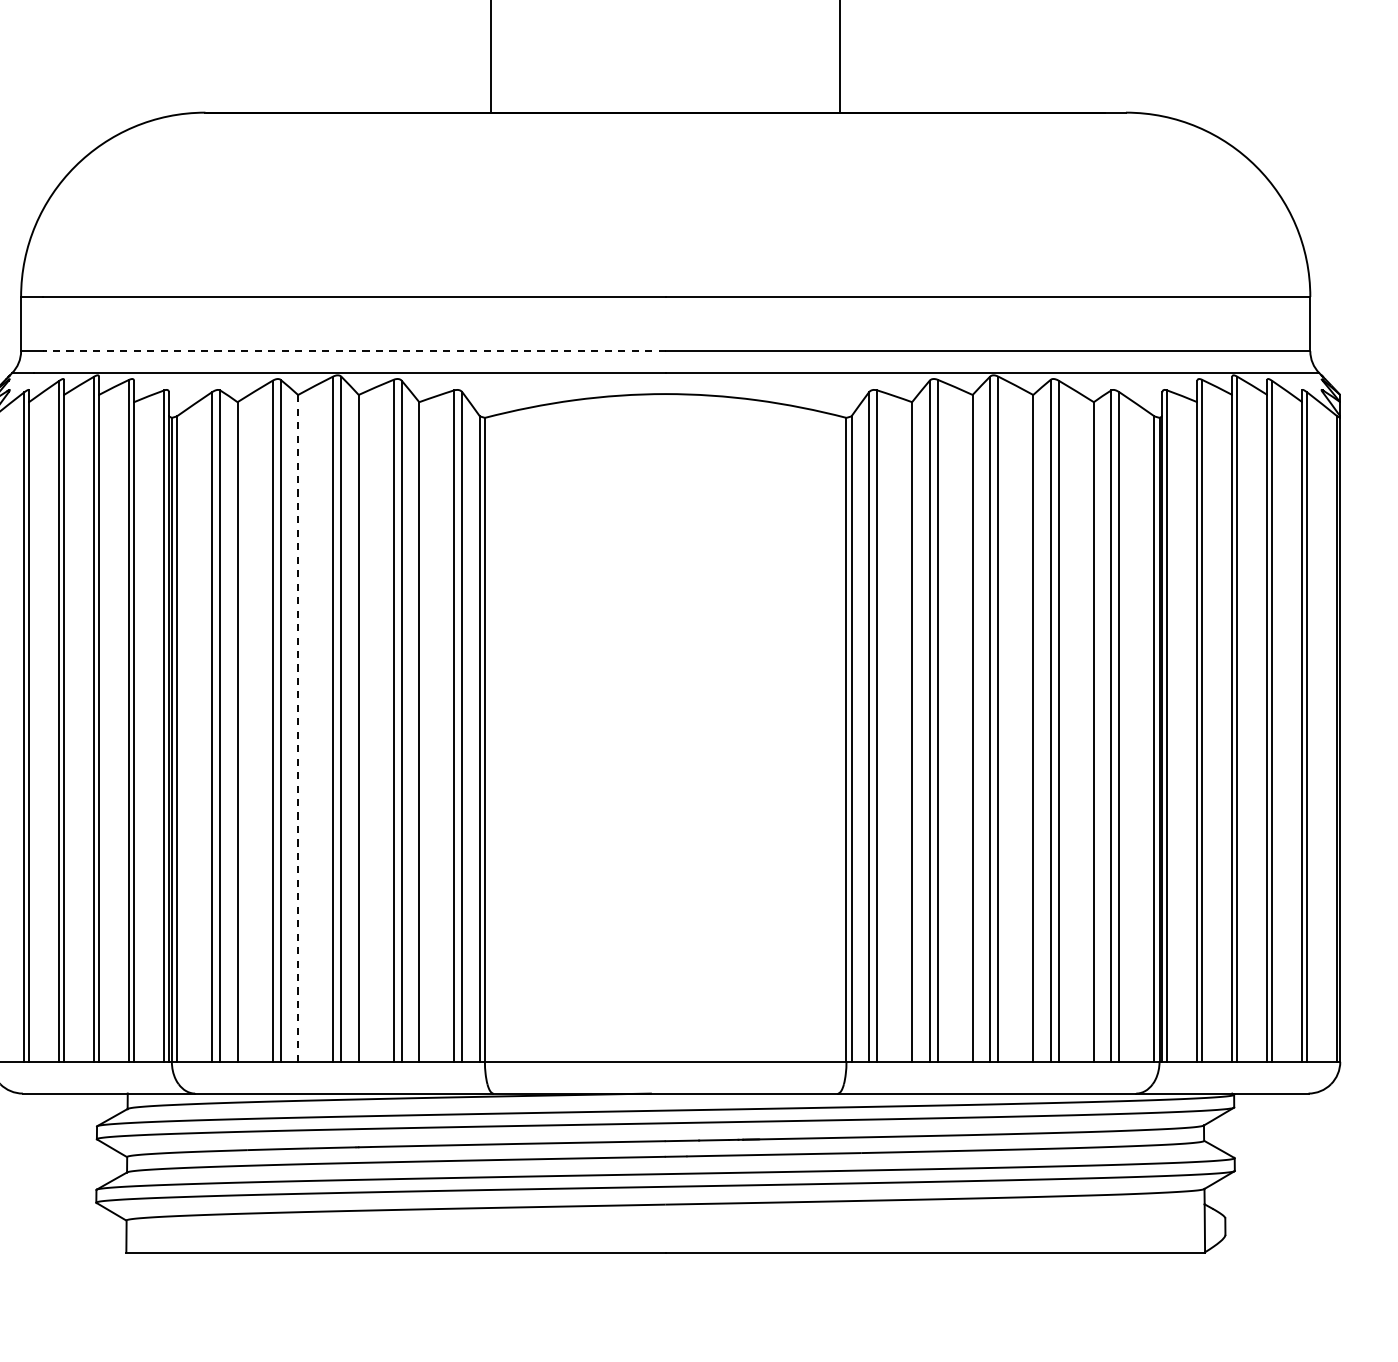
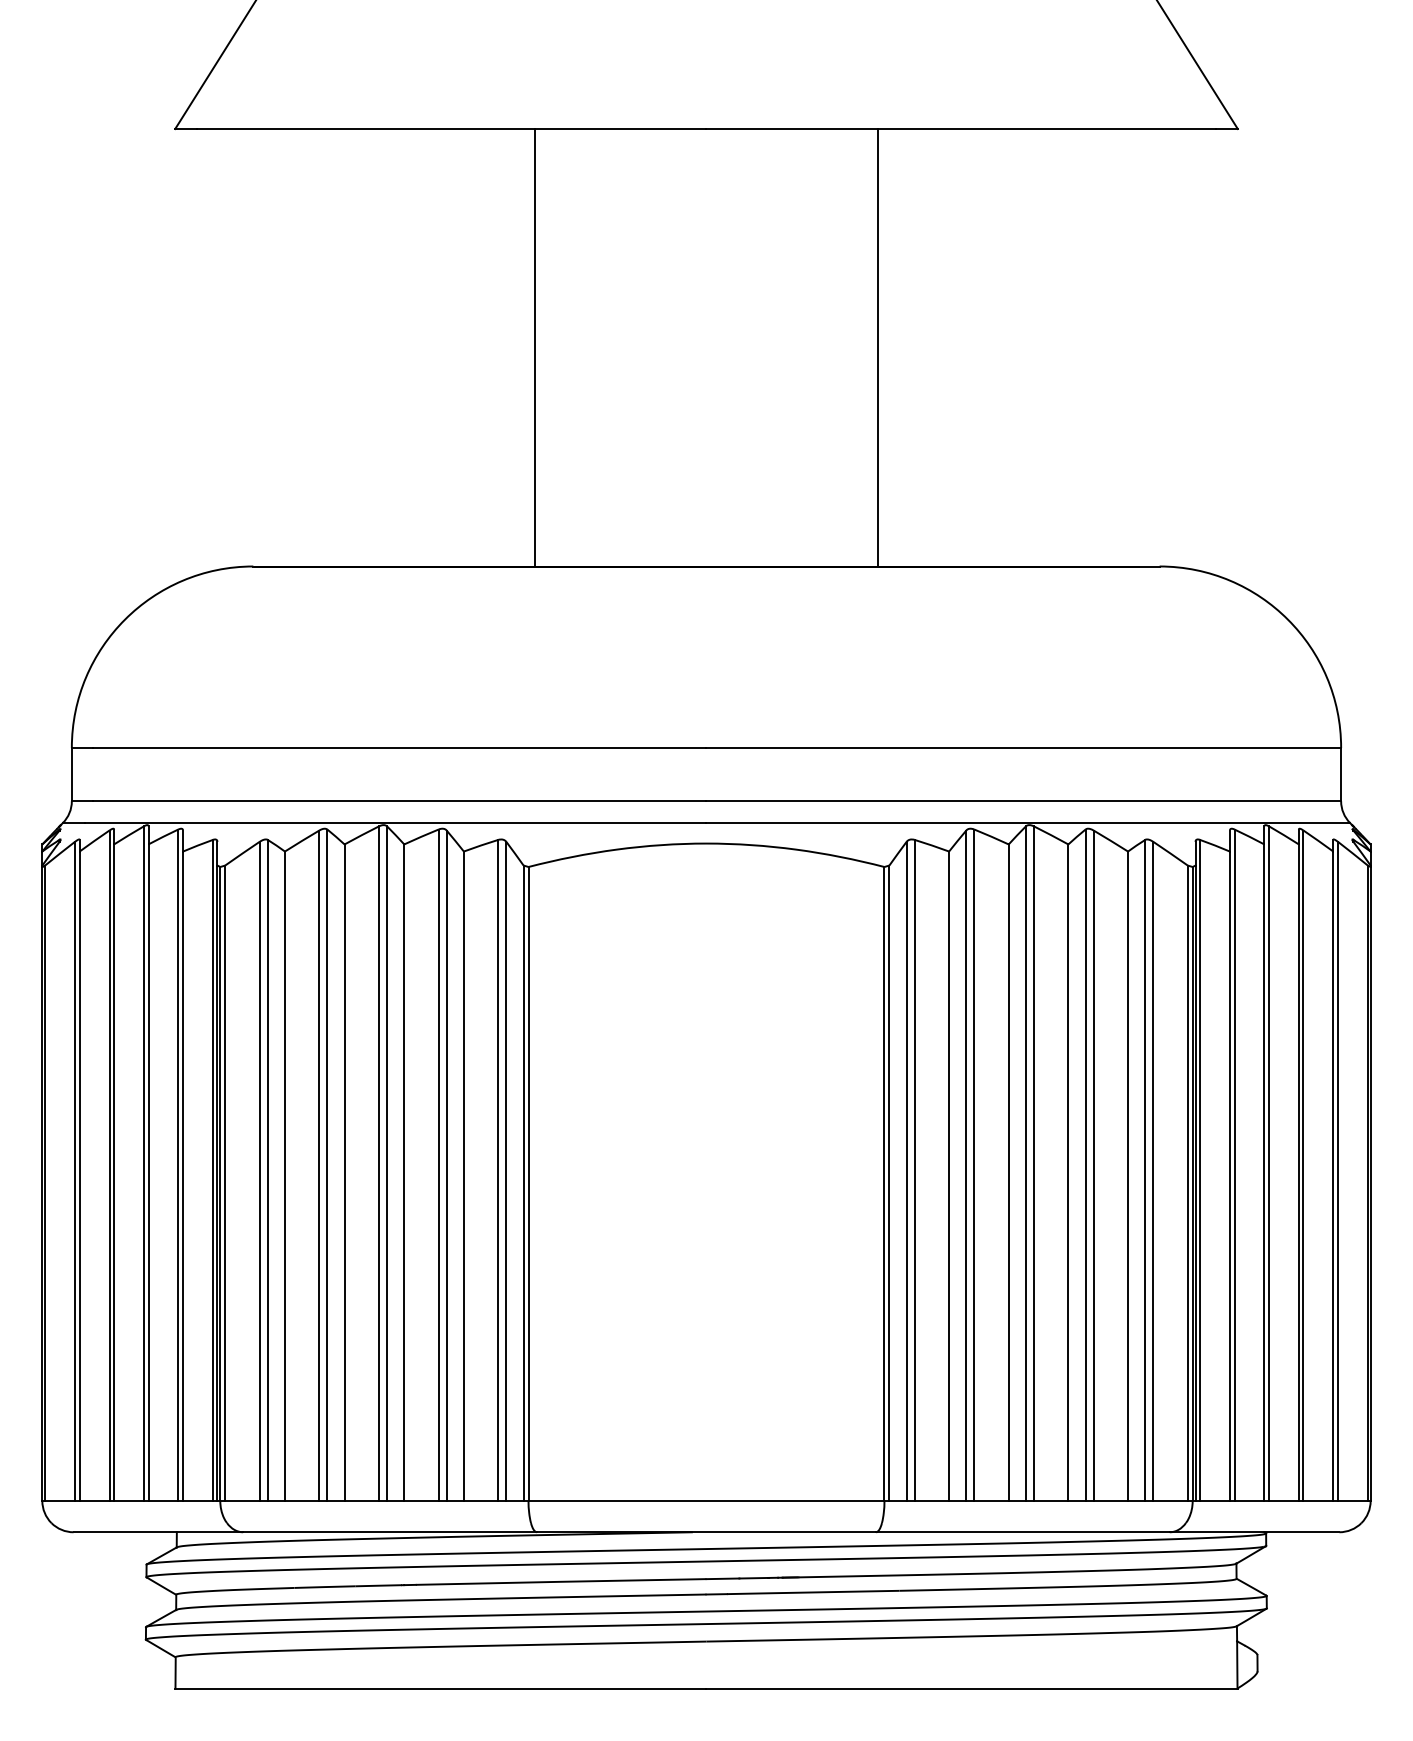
line: (353, 351) -> (399, 801), dashed -> solid
line: (298, 728) -> (344, 1172), dashed -> solid

